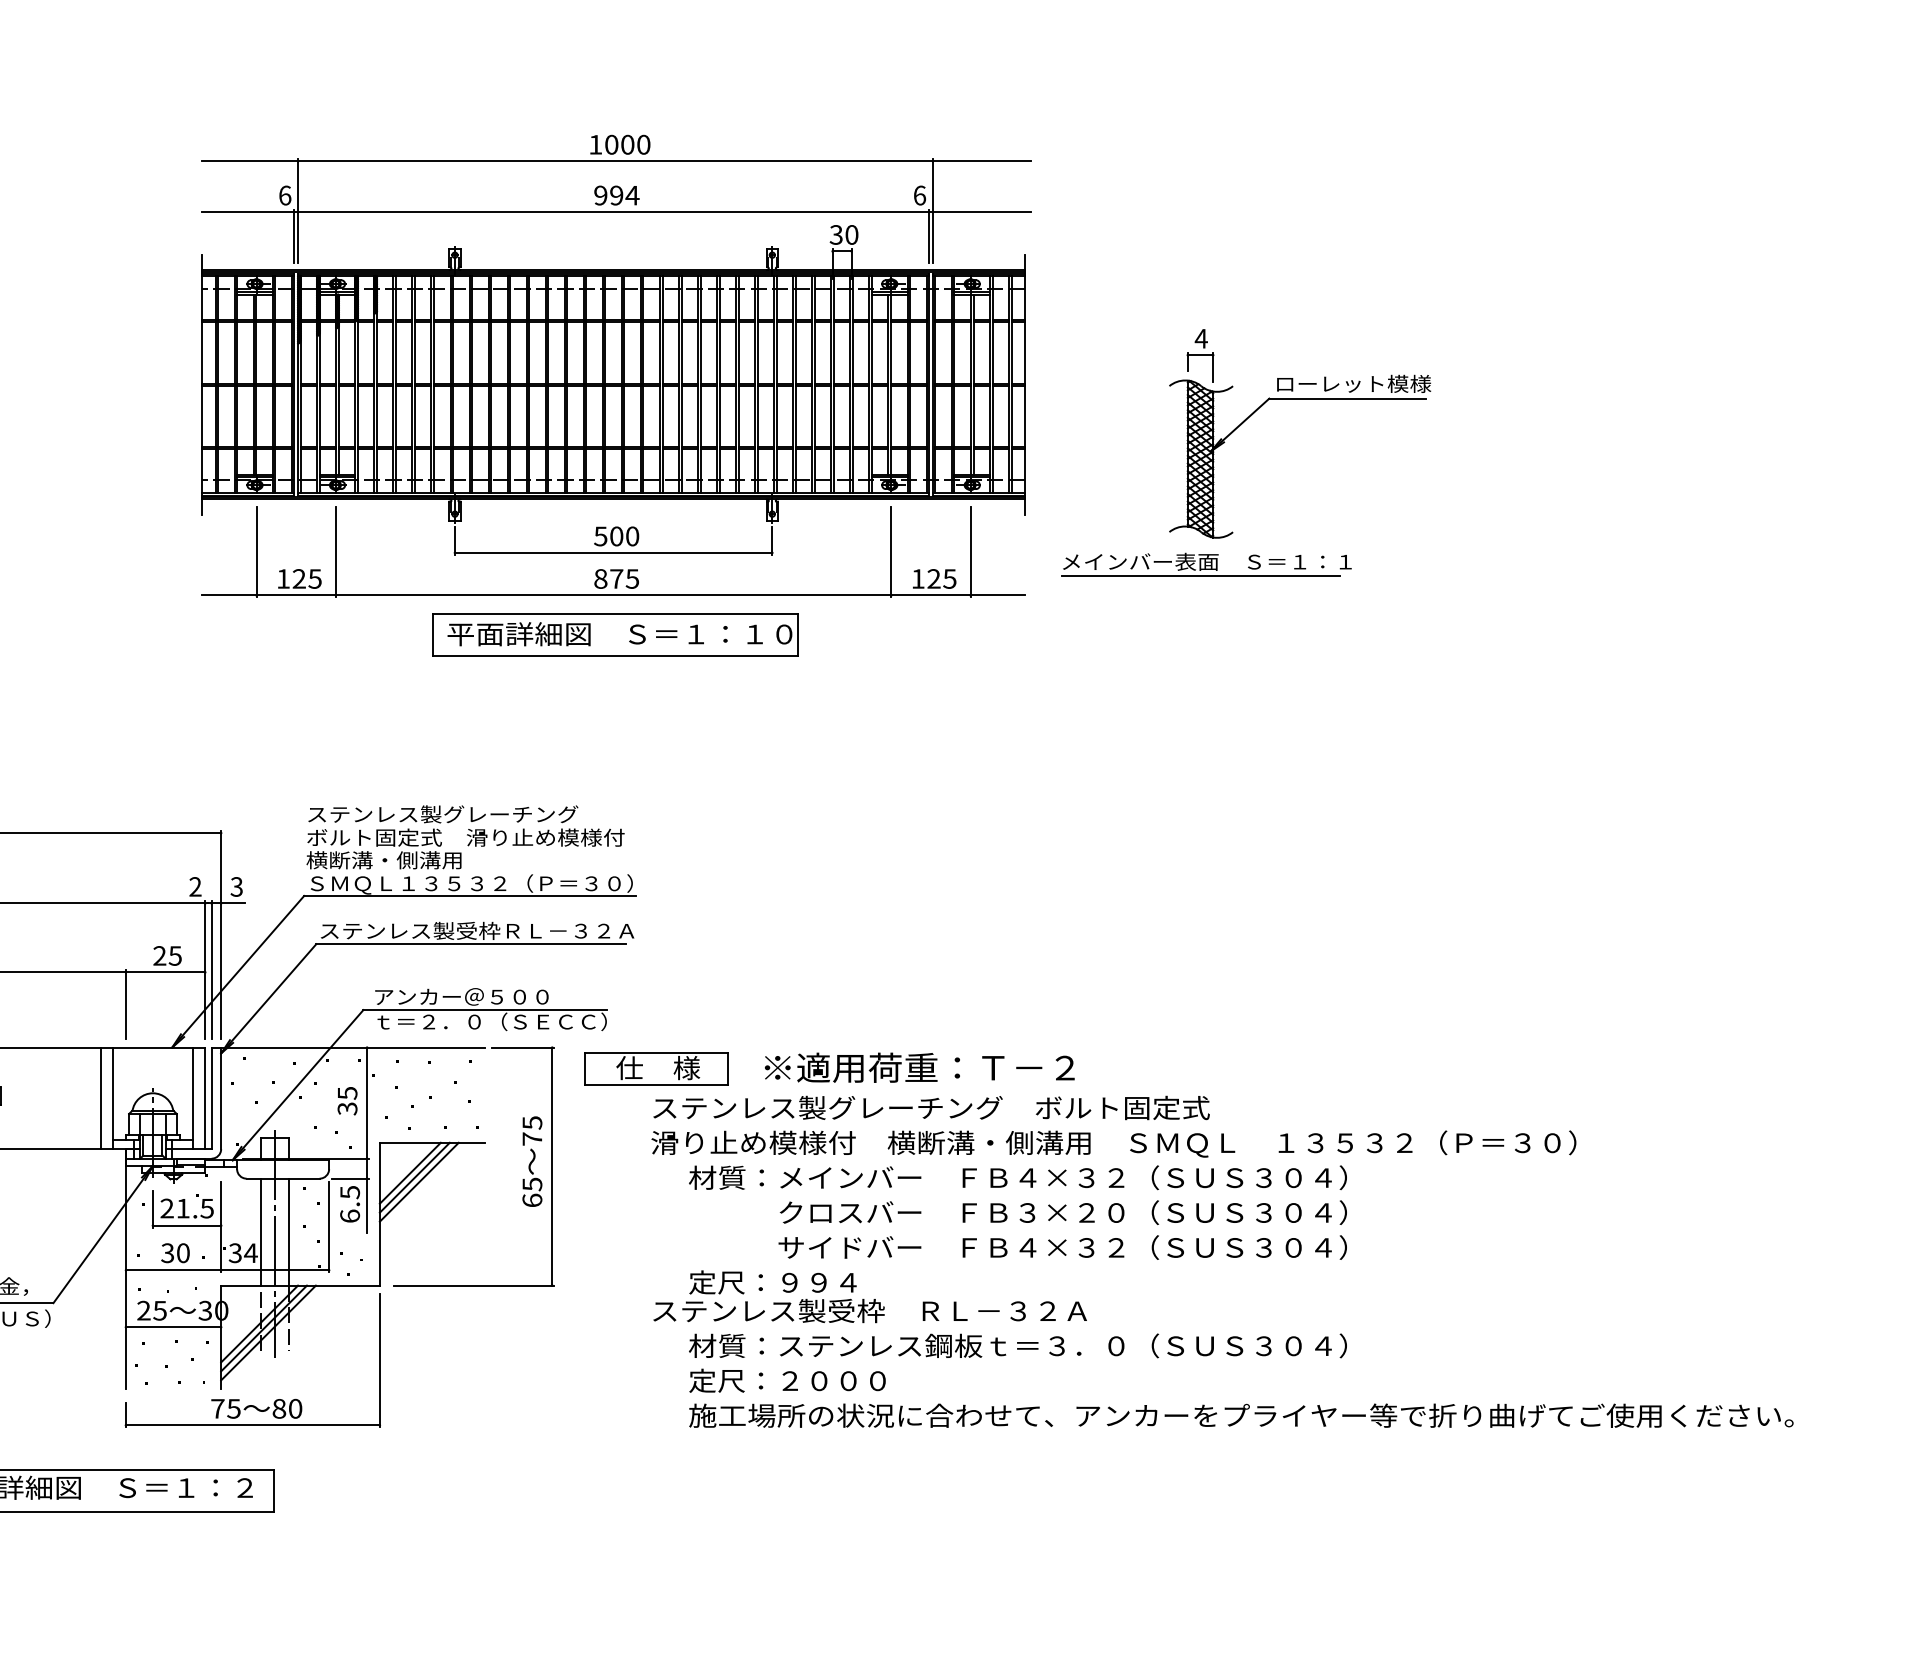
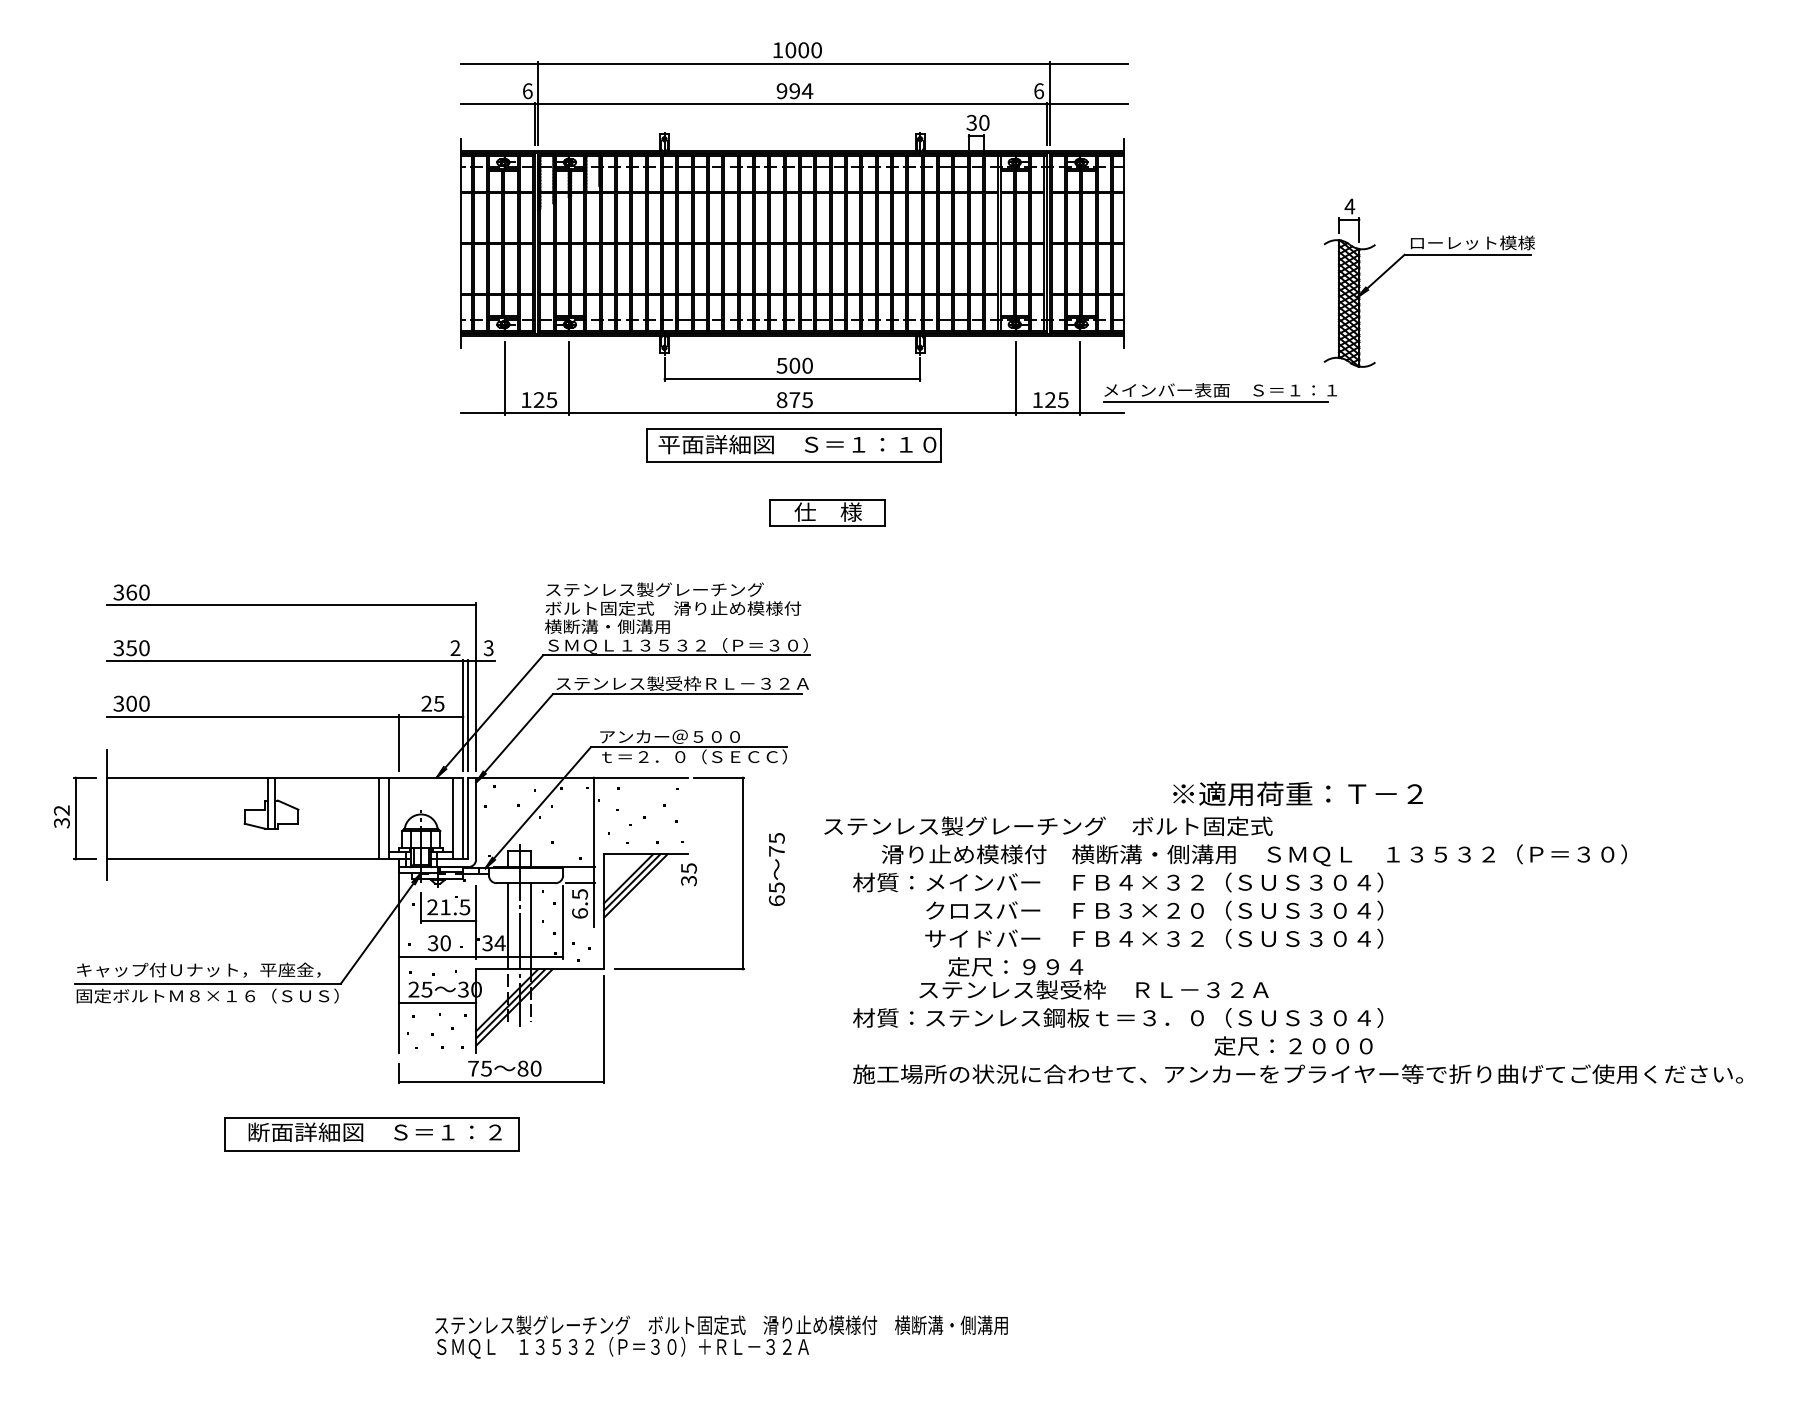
part: (1298, 399) -> (1428, 255), moved
part: (1205, 564) -> (1219, 392), moved
text: (919, 1067) -> (1297, 793), moved
part: (657, 1068) -> (827, 512), moved
text: (346, 1100) -> (688, 874), moved
text: (1114, 1144) -> (1254, 855), moved
text: (531, 1161) -> (776, 869), moved
text: (869, 1296) -> (1093, 978), moved
text: (787, 1380) -> (1293, 1045), moved

